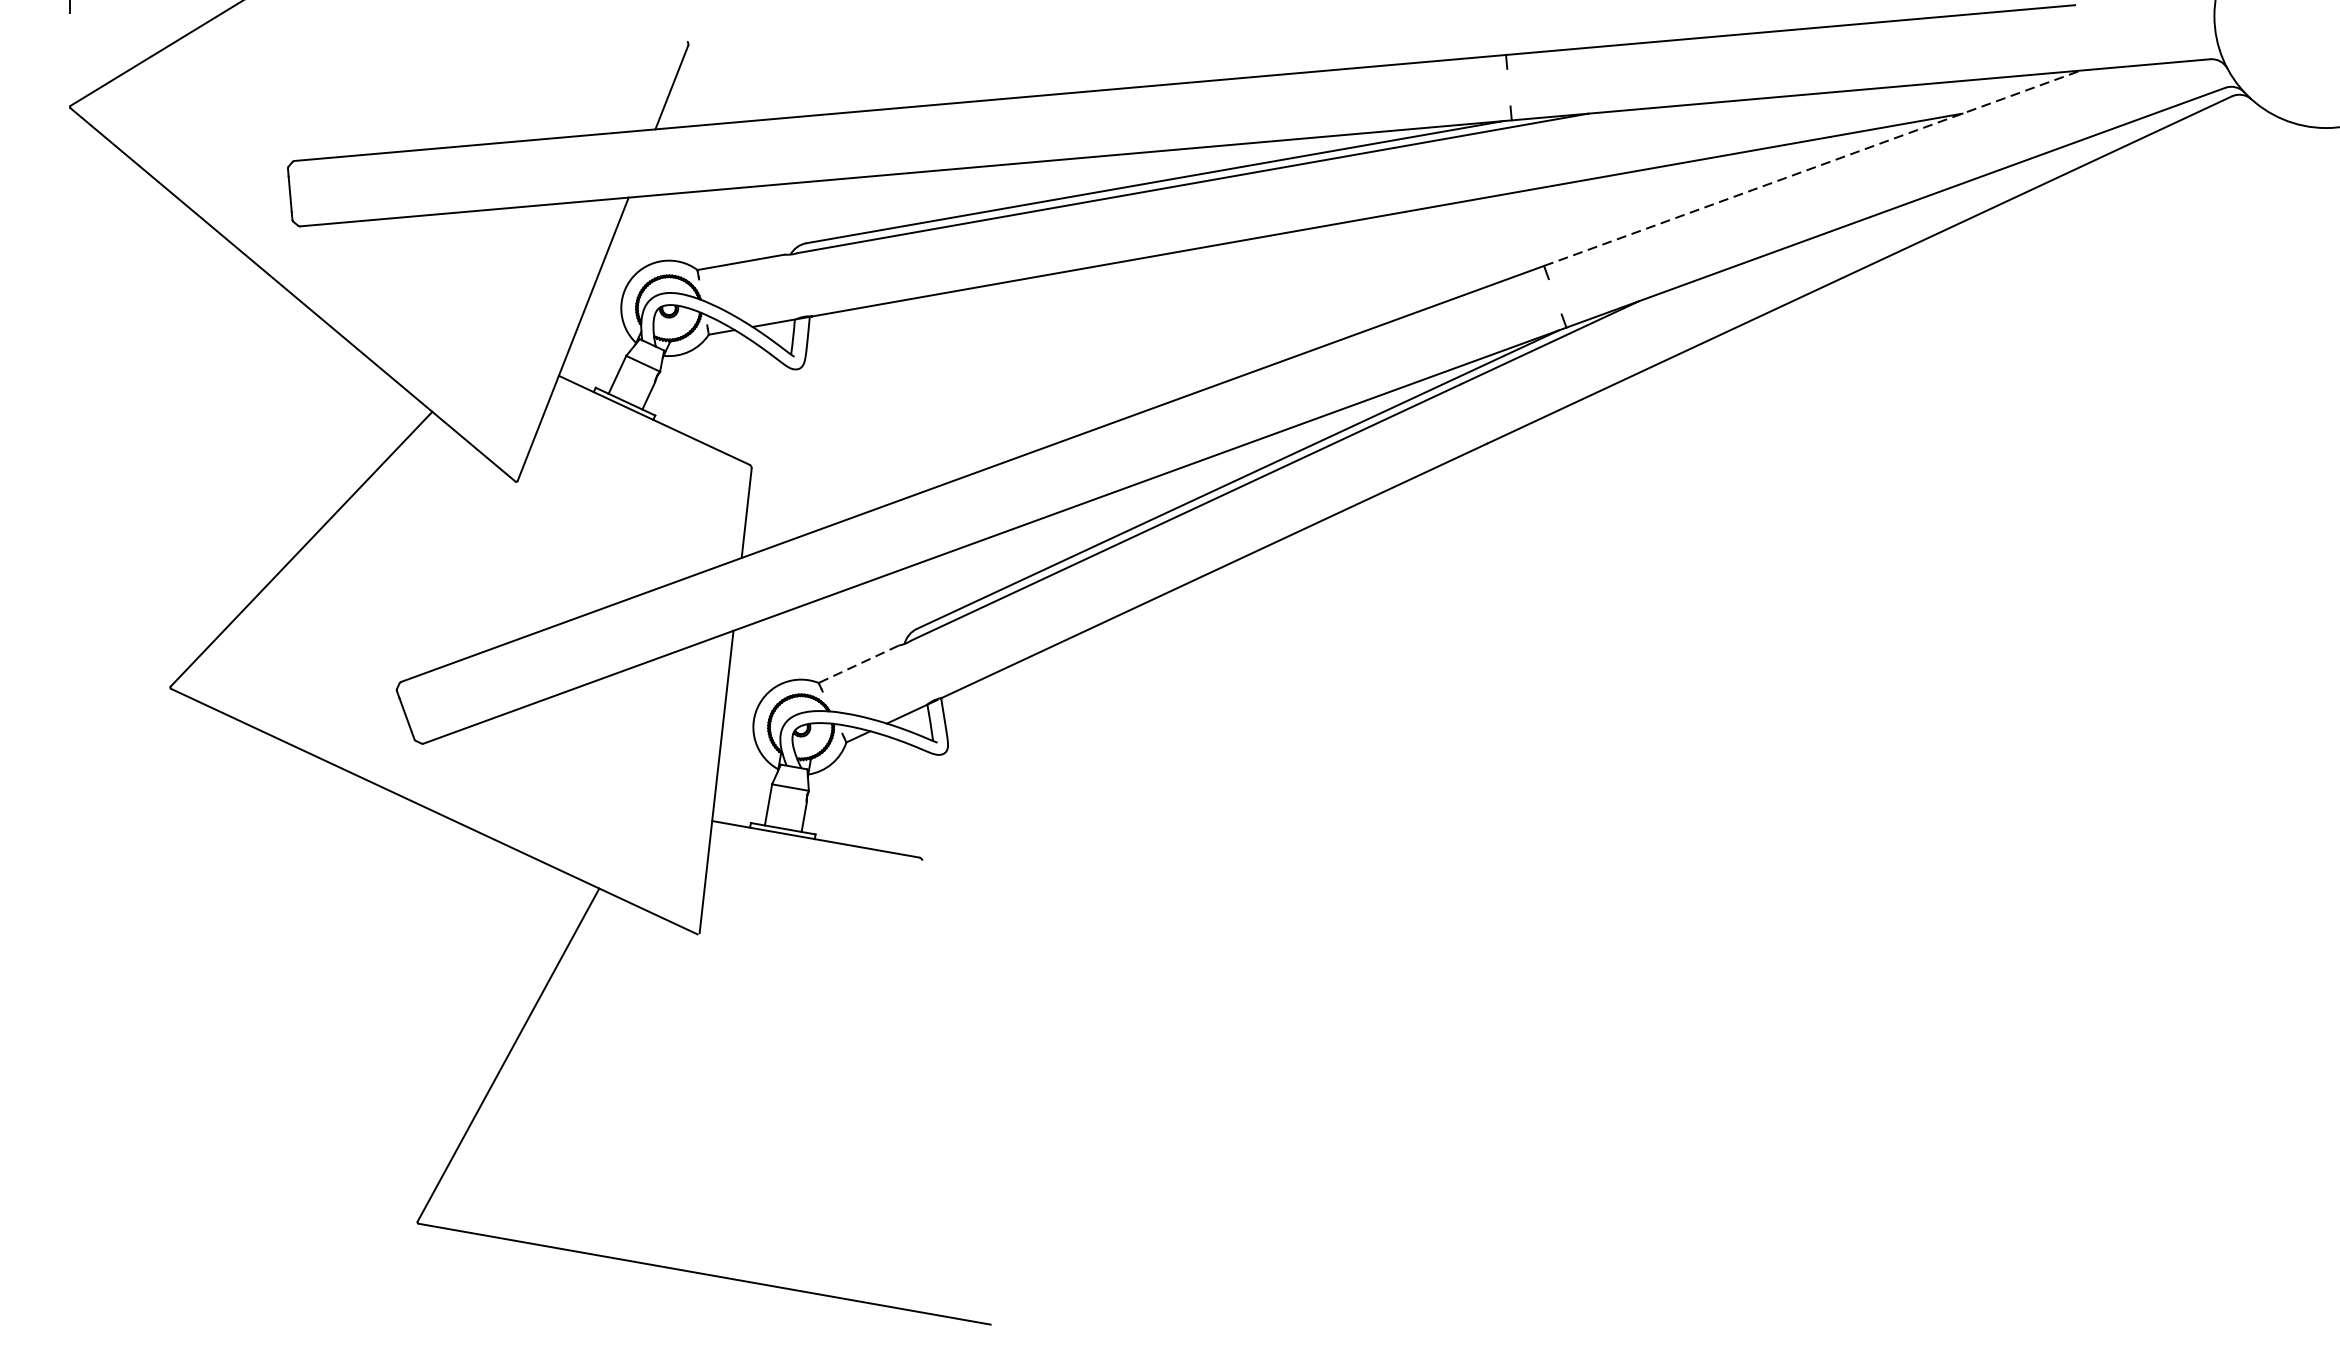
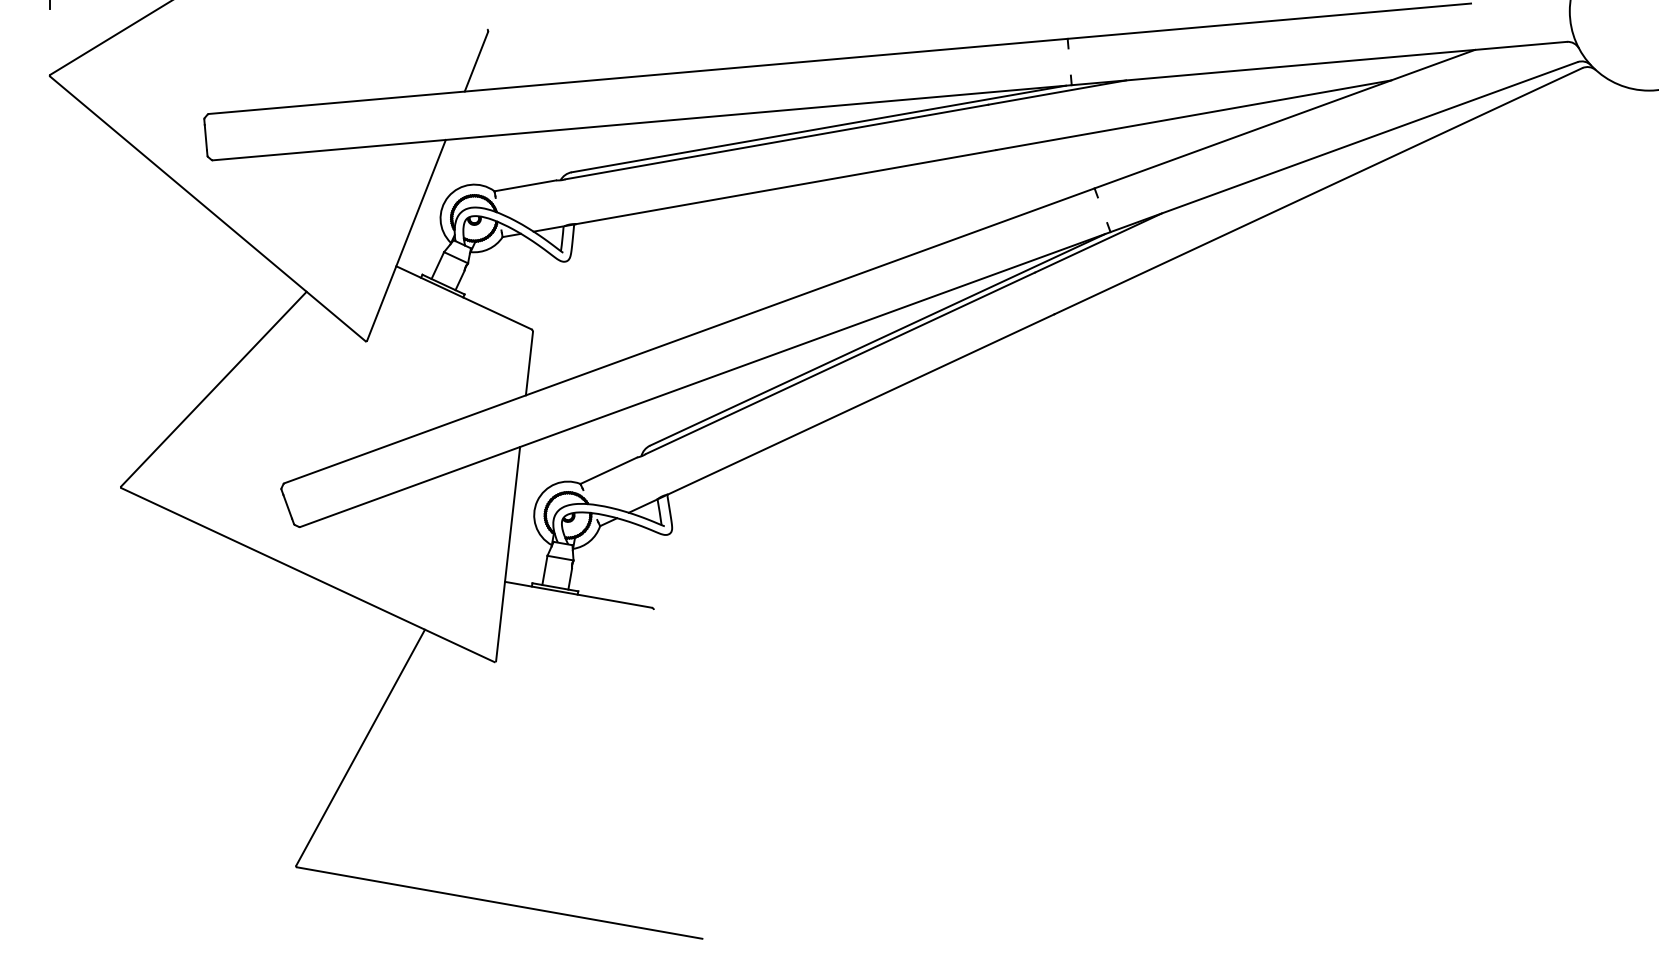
line: (1813, 167) -> (1285, 118), dashed -> solid
line: (858, 663) -> (608, 470), dashed -> solid

